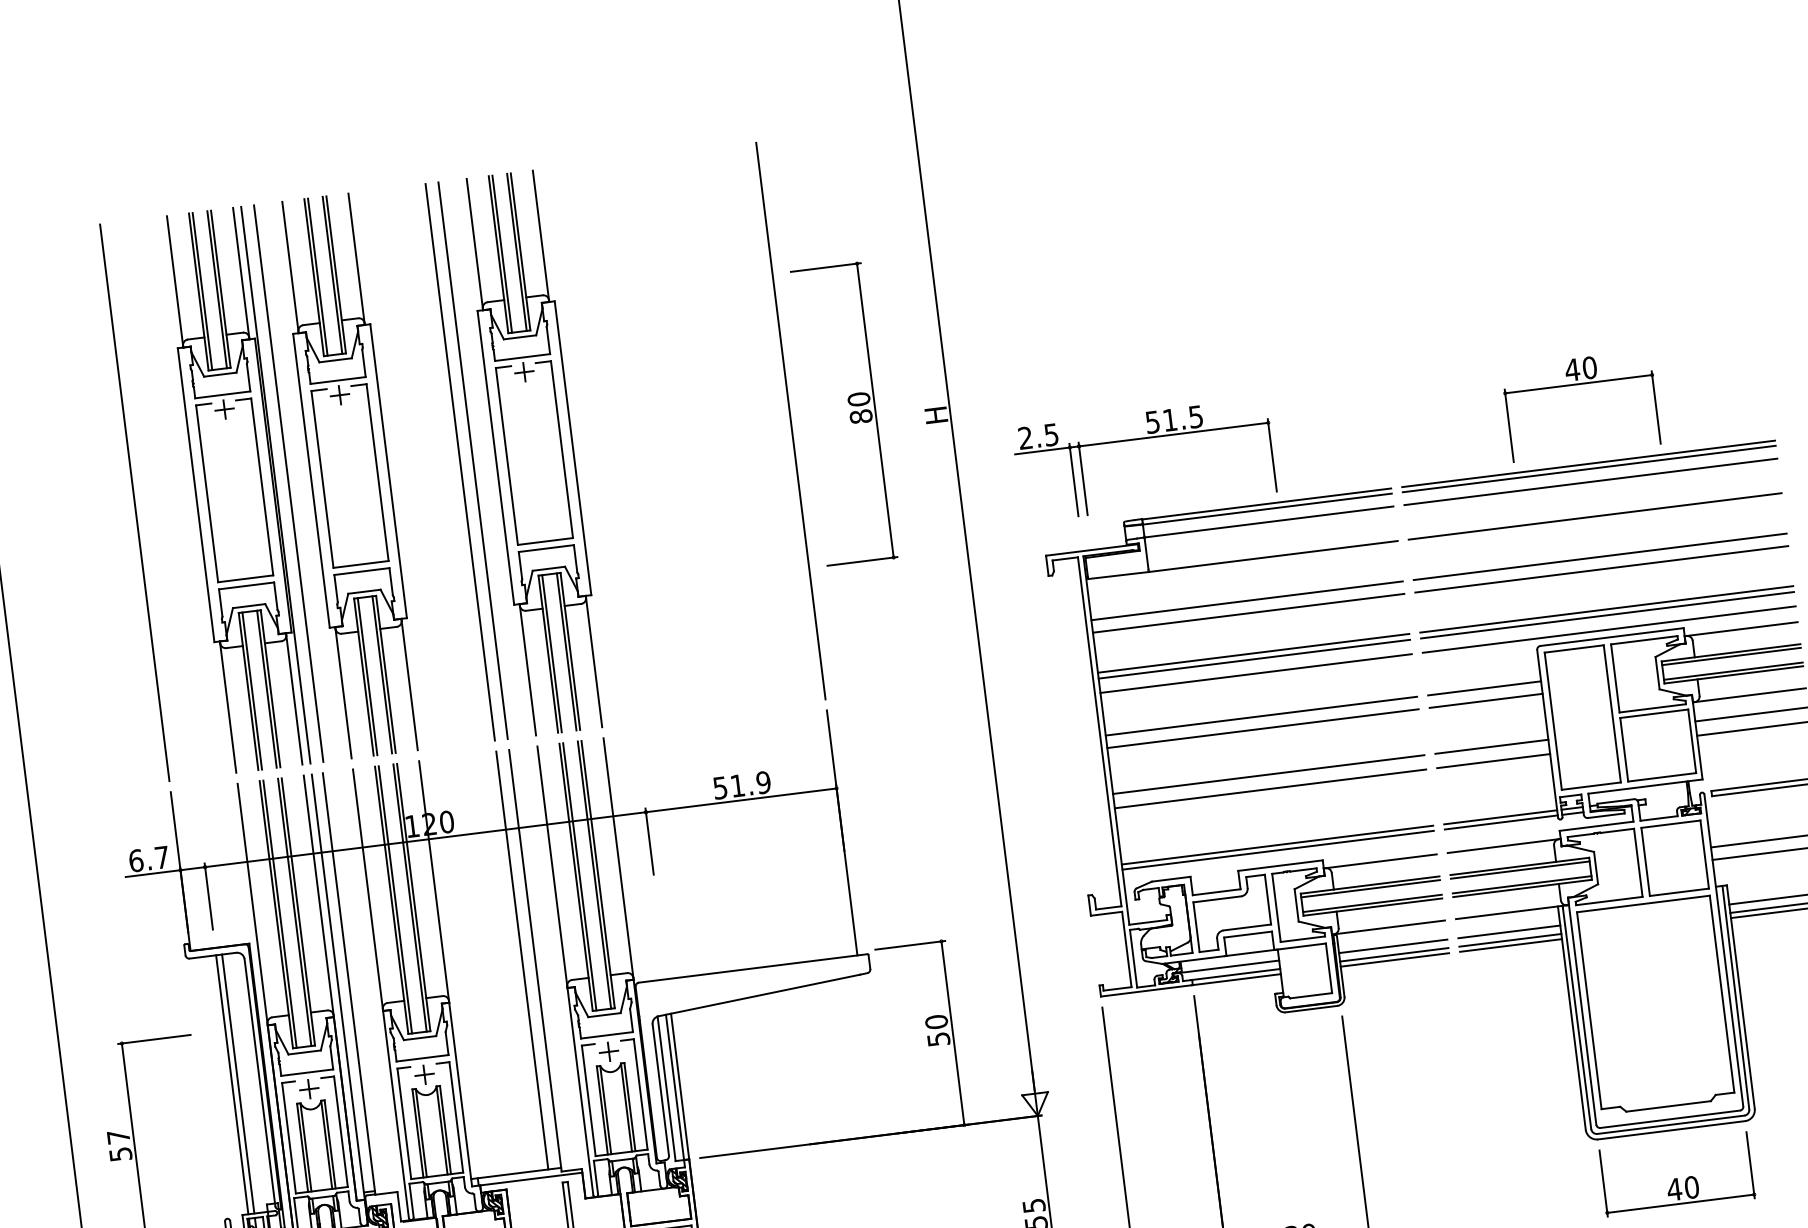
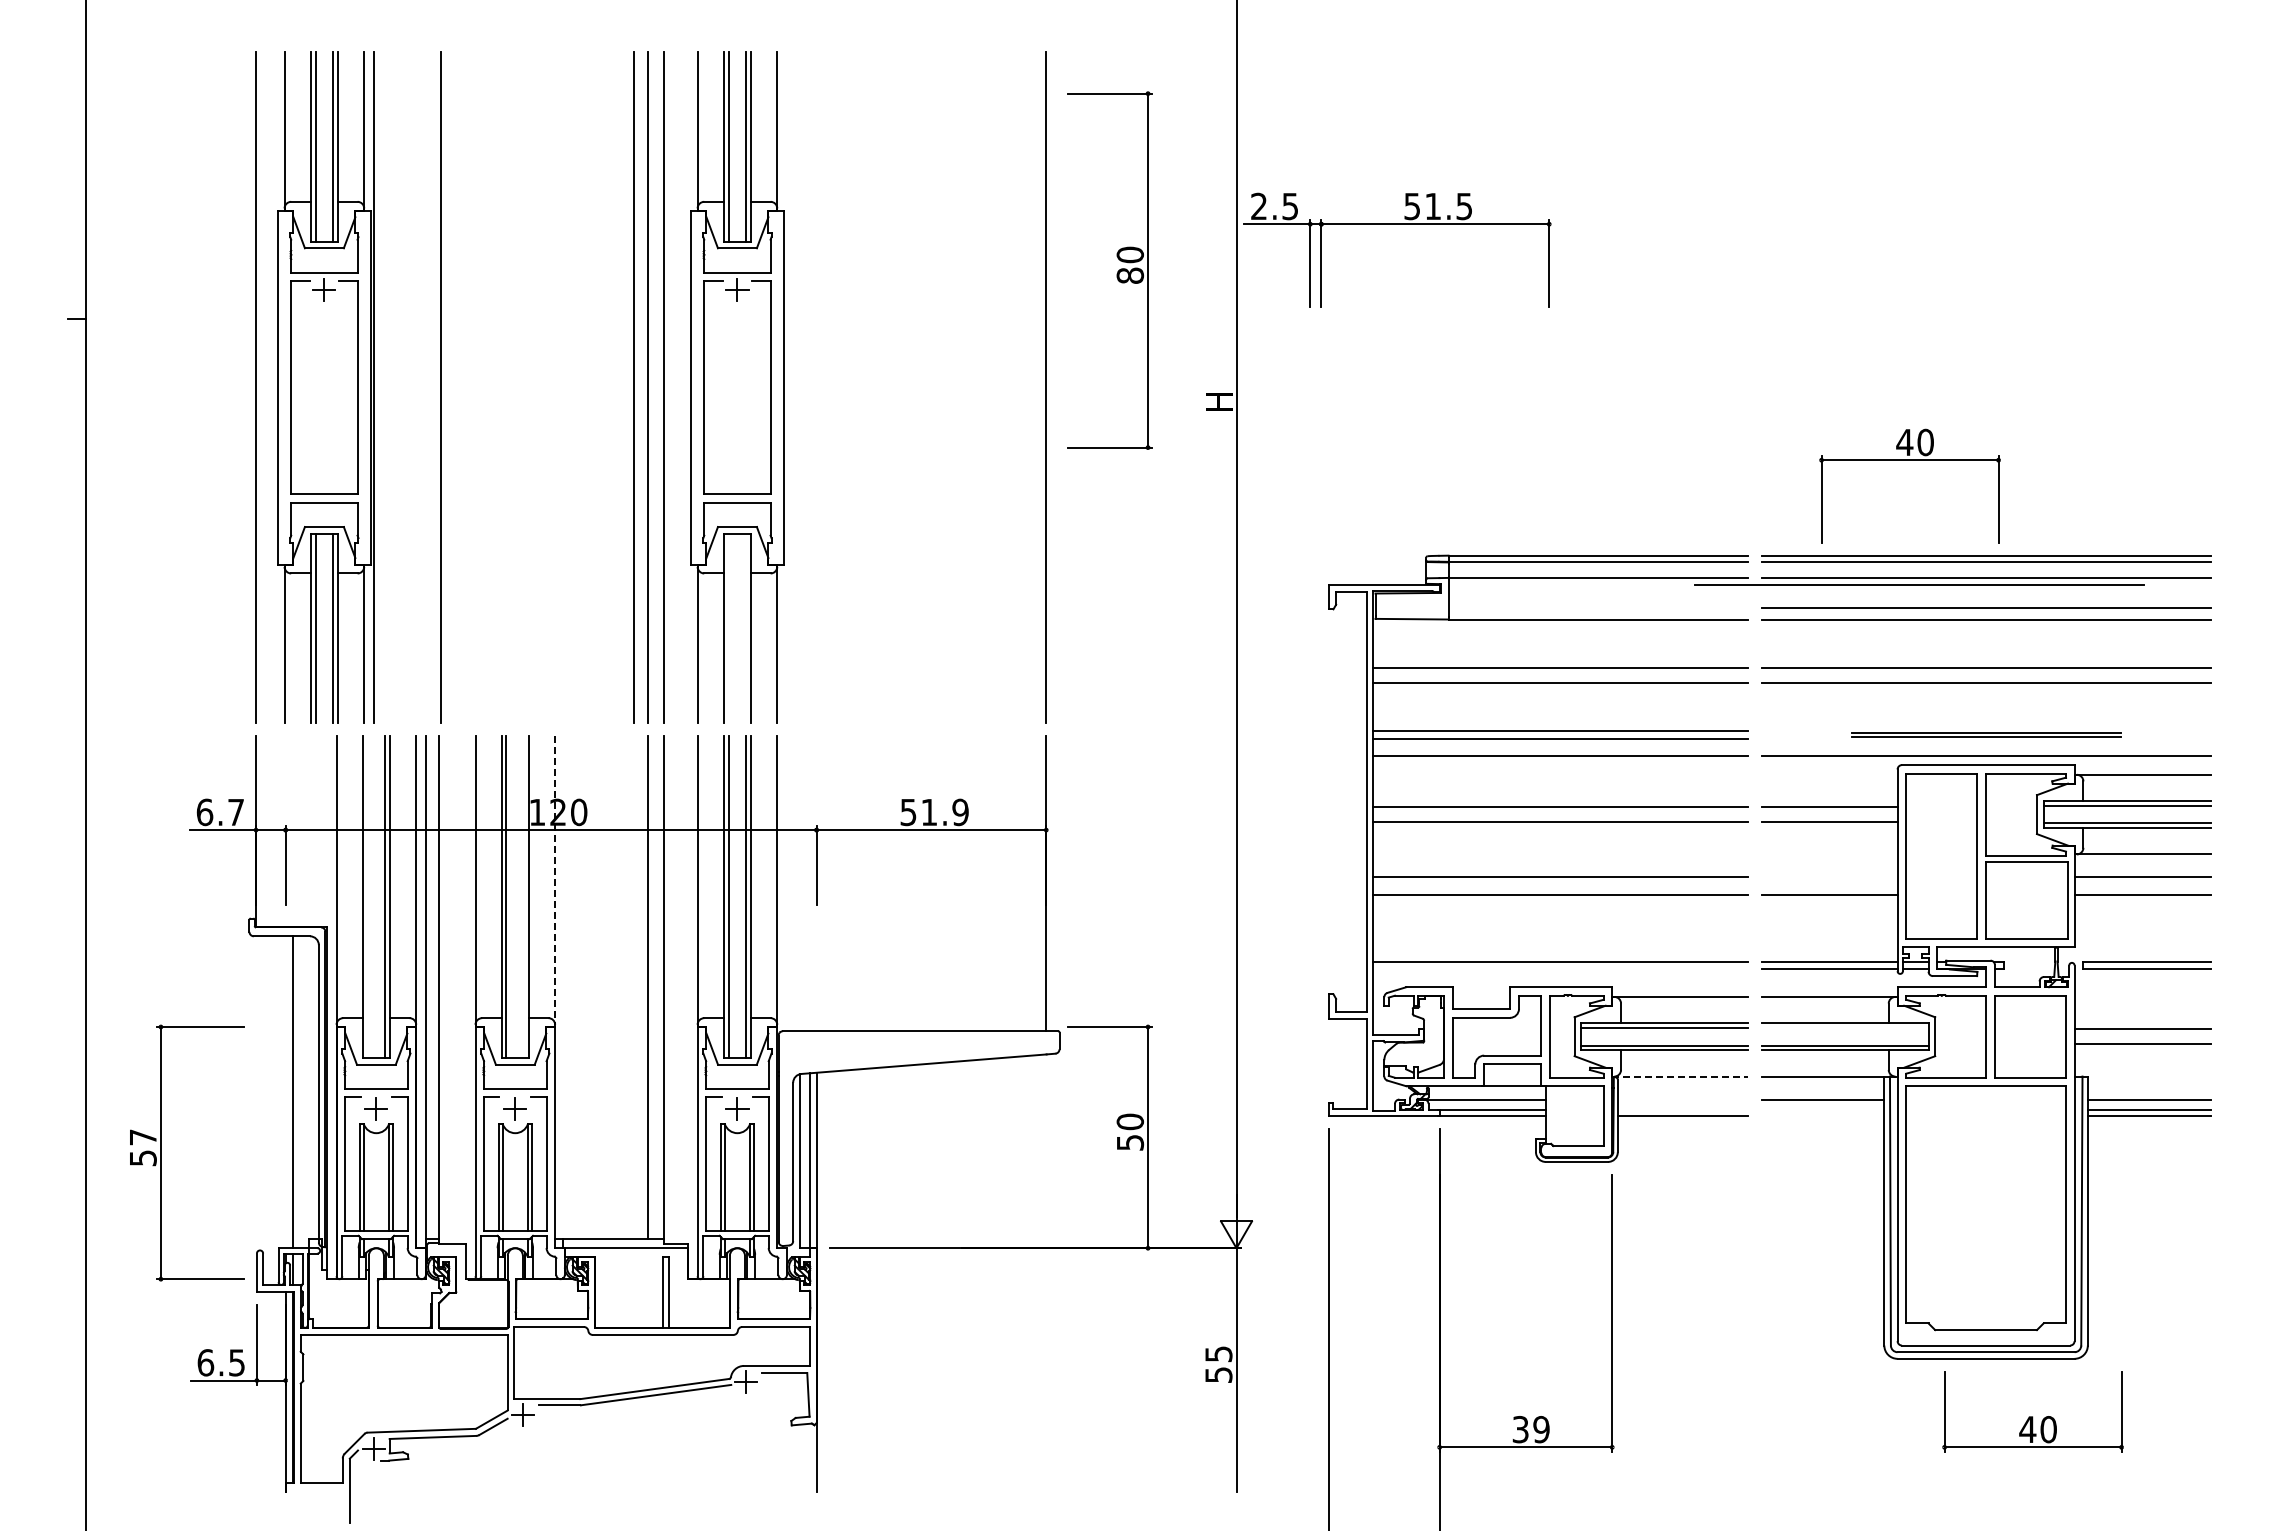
part: (1578, 384) -> (1909, 460), moved
part: (850, 414) -> (1117, 271), moved
part: (1142, 438) -> (1397, 224), moved
line: (448, 463) -> (633, 387), added
part: (350, 475) -> (515, 387), removed
part: (235, 490) -> (325, 387), moved
line: (1536, 494) -> (1919, 584), added
line: (1594, 506) -> (1986, 607), added
part: (1607, 611) -> (1986, 734), size x0.6
line: (566, 651) -> (746, 627), removed
line: (551, 653) -> (728, 627), removed
line: (1491, 746) -> (1829, 877), removed
line: (1277, 850) -> (1560, 968), removed
line: (1519, 869) -> (1844, 1027), removed
line: (434, 881) -> (555, 880), solid -> dashed
line: (410, 897) -> (524, 896), removed
line: (279, 913) -> (367, 896), removed
line: (1388, 927) -> (1680, 1076), solid -> dashed
line: (1510, 940) -> (1822, 1109), removed
line: (1510, 945) -> (1822, 1115), removed
line: (1392, 946) -> (1682, 1099), removed
line: (1393, 954) -> (1682, 1109), removed
line: (232, 1085) -> (285, 1092), removed
part: (1676, 1174) -> (2032, 1411), moved

